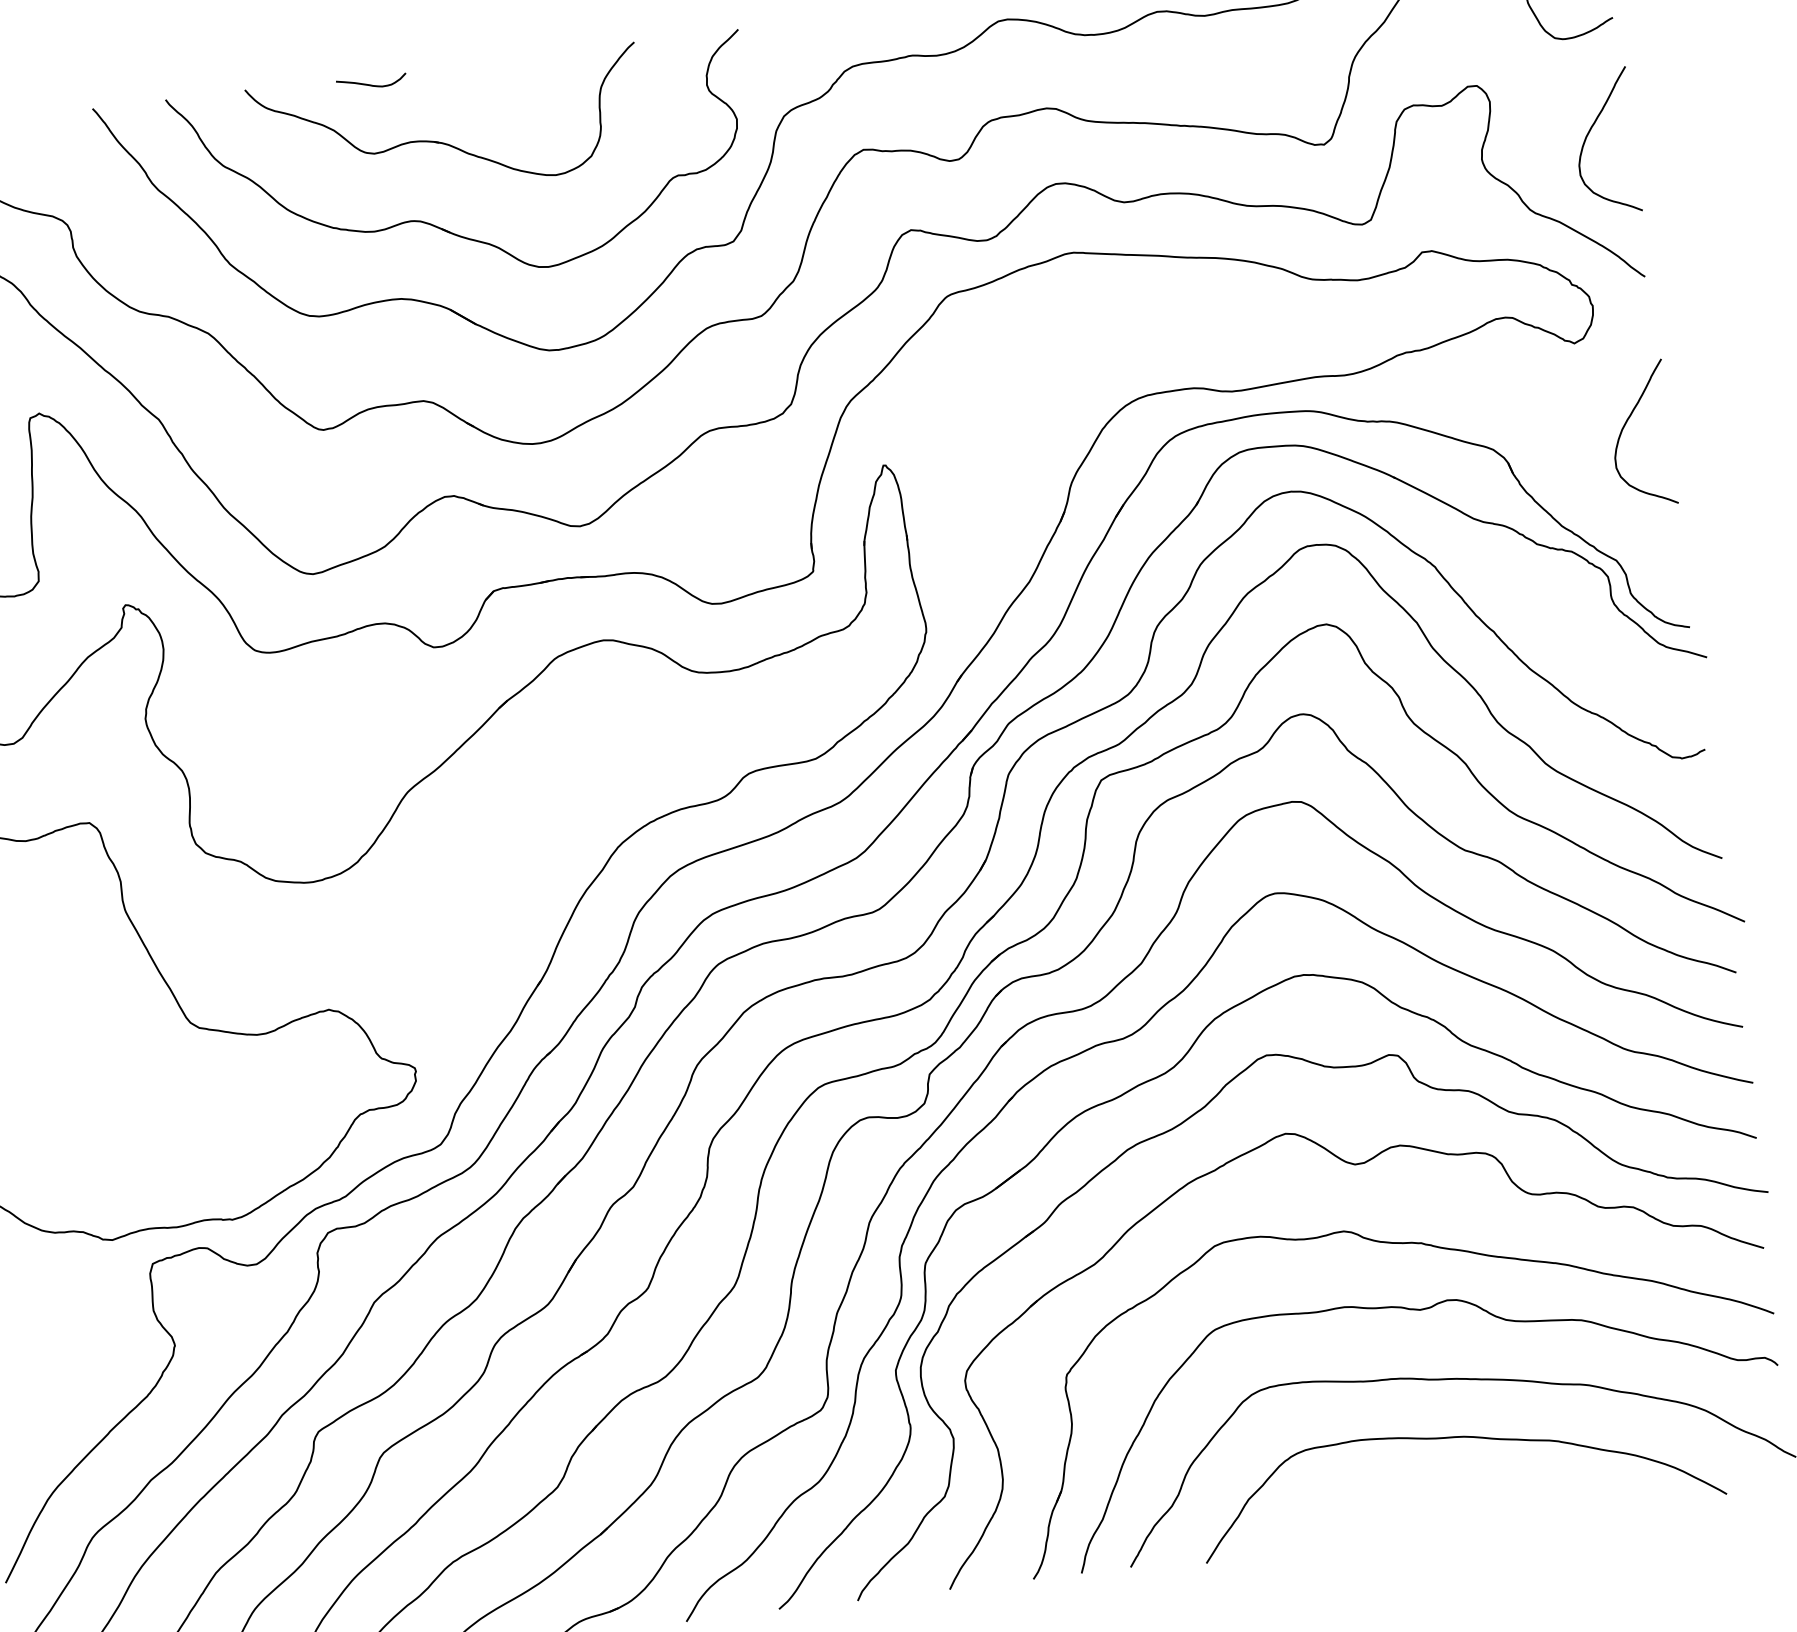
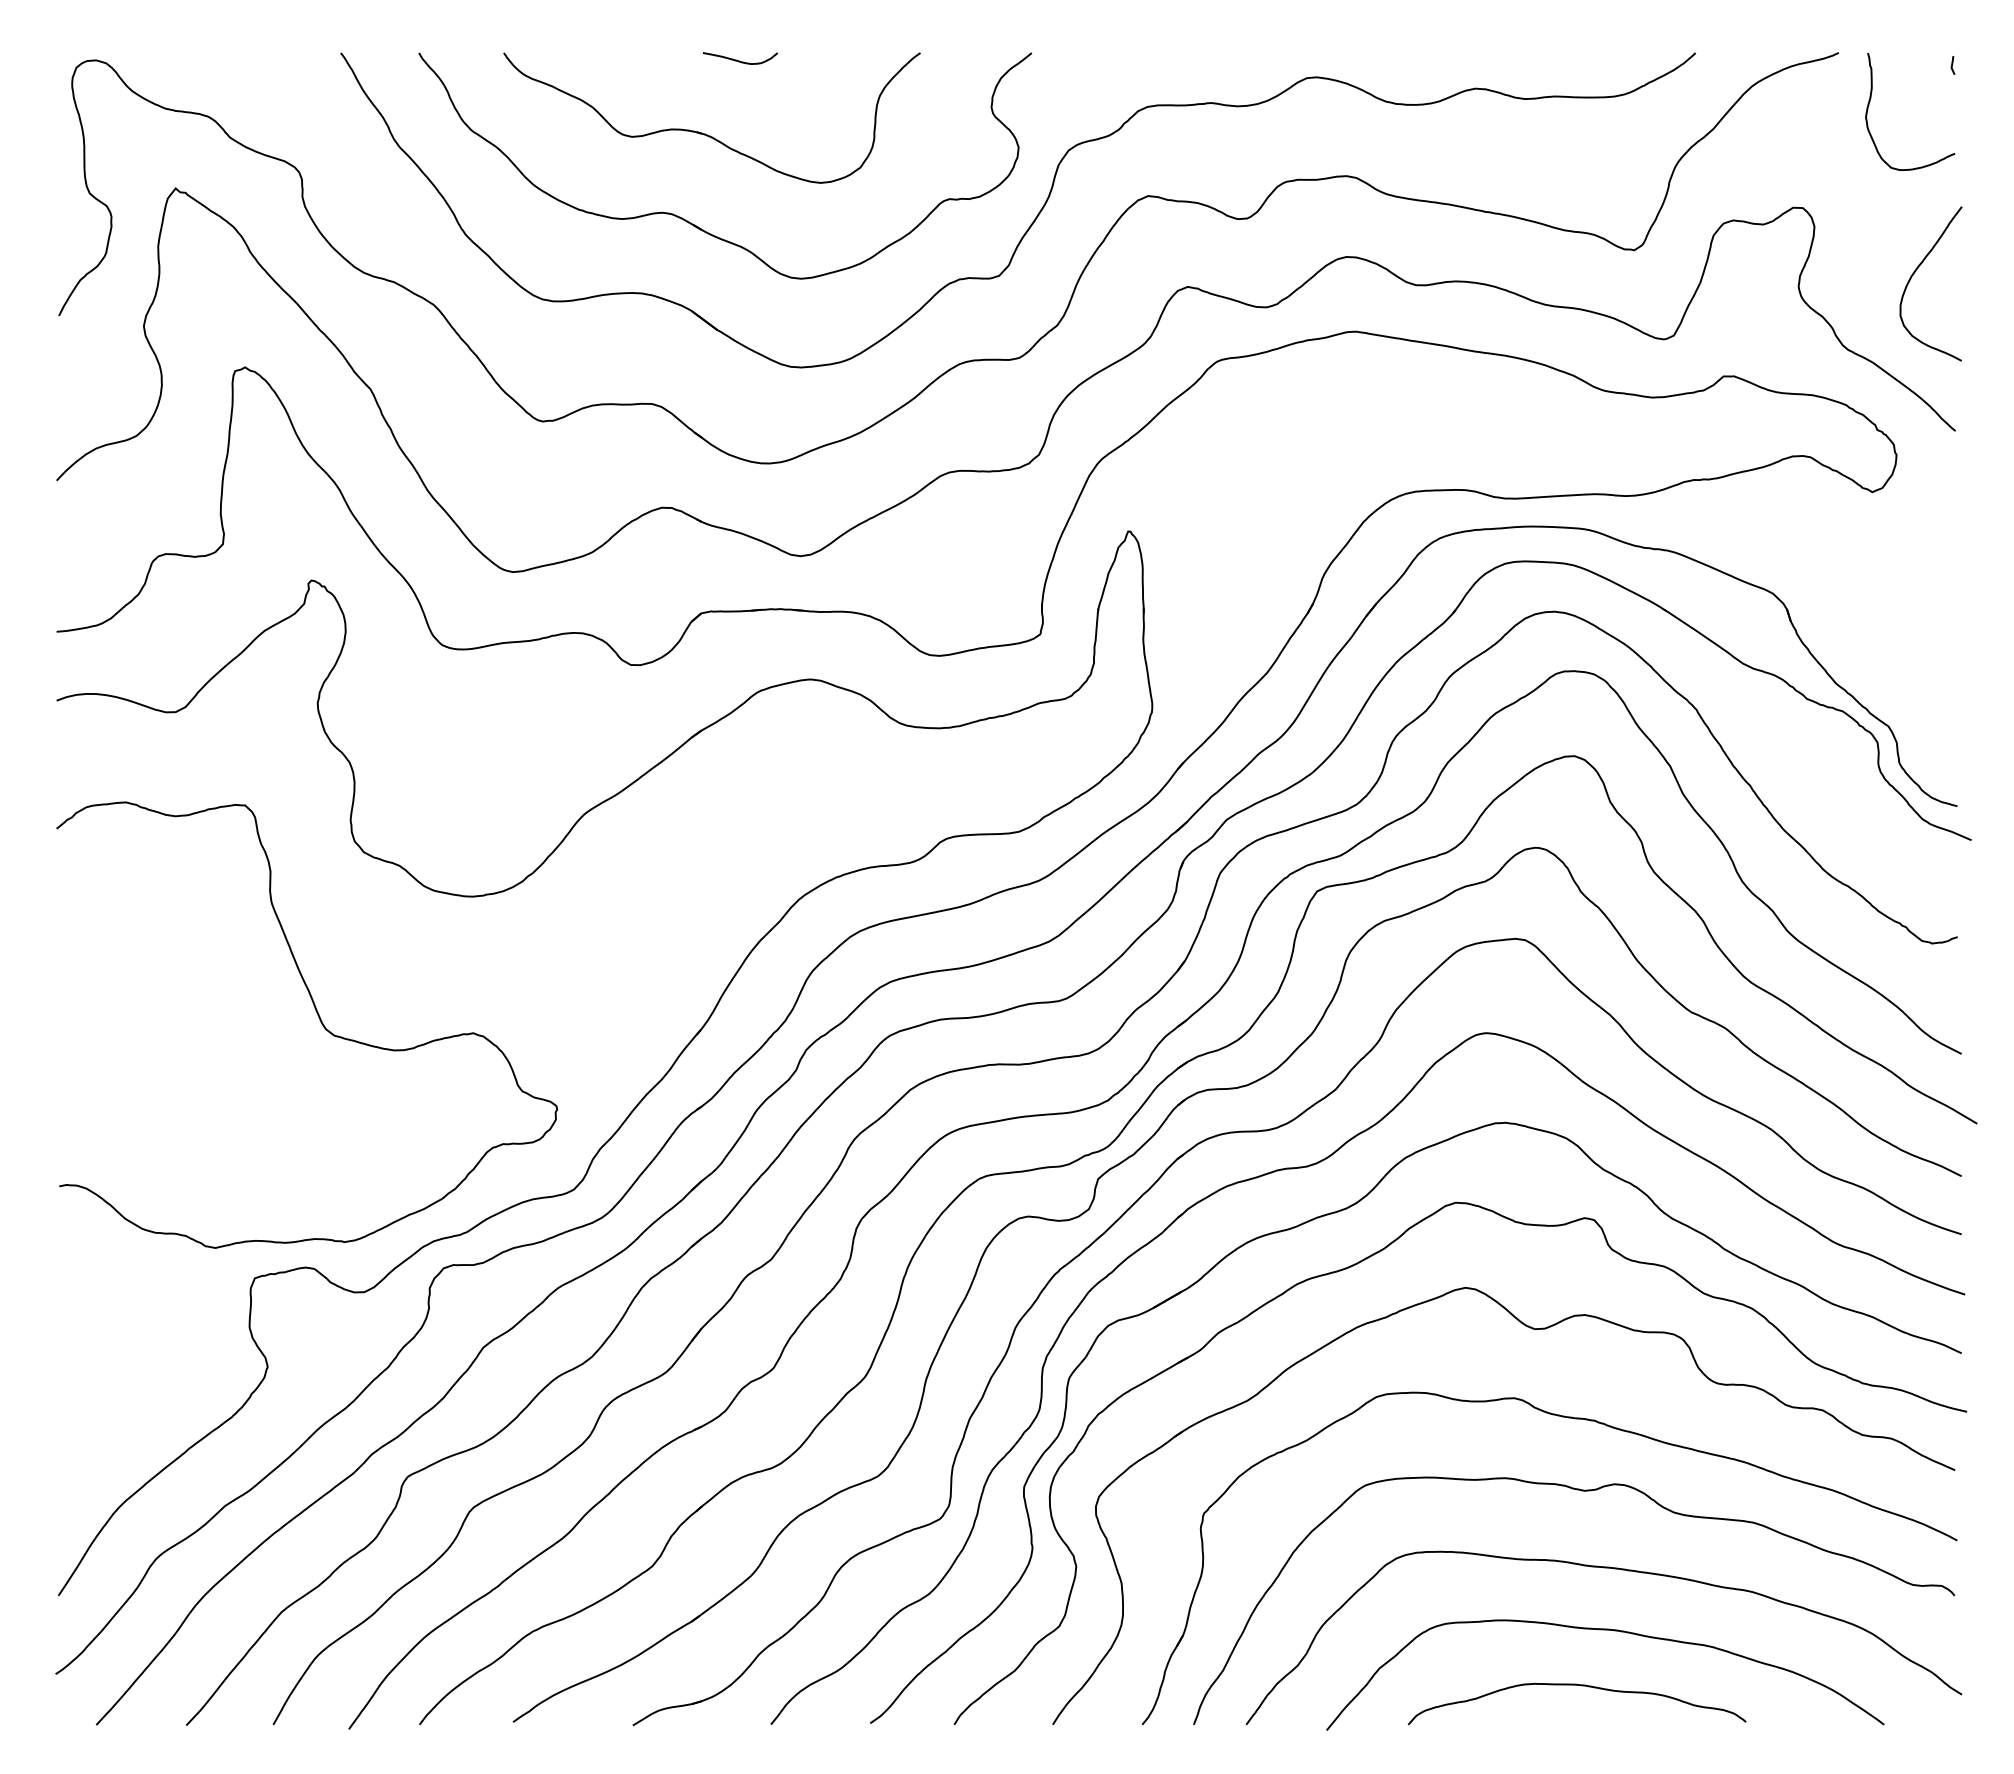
curve: (371, 84) -> (739, 60), moved
curve: (1626, 424) -> (1916, 584), removed
curve: (1439, 1493) -> (1581, 1686), added

